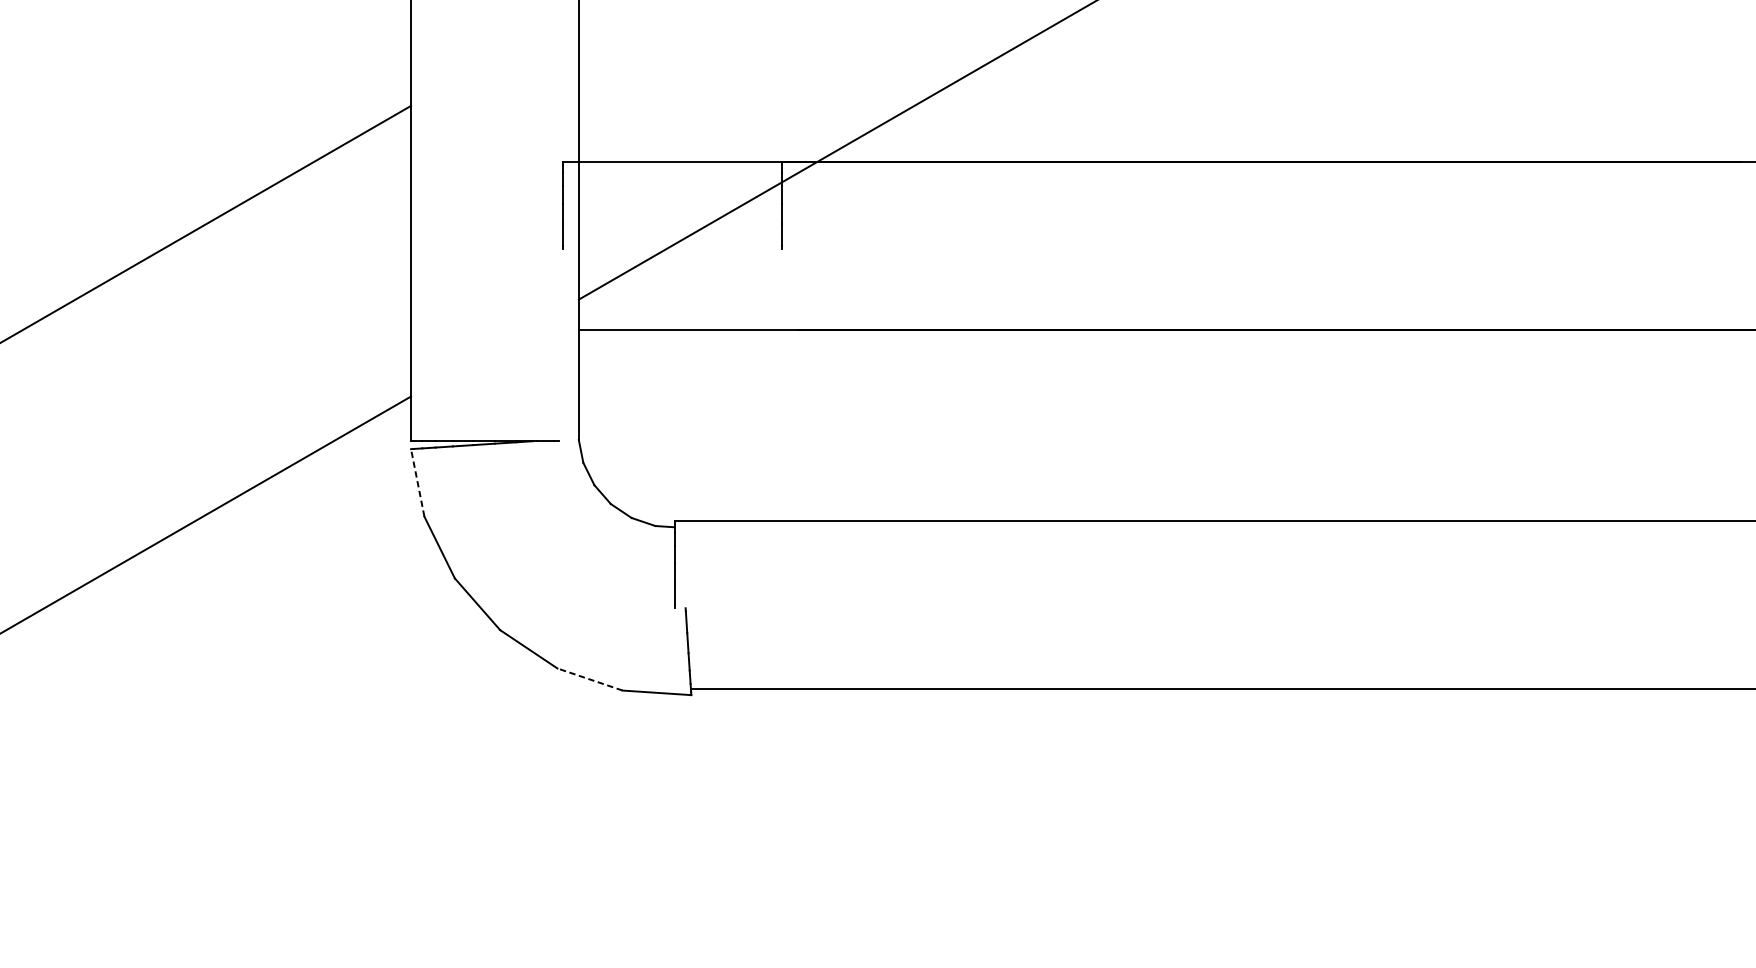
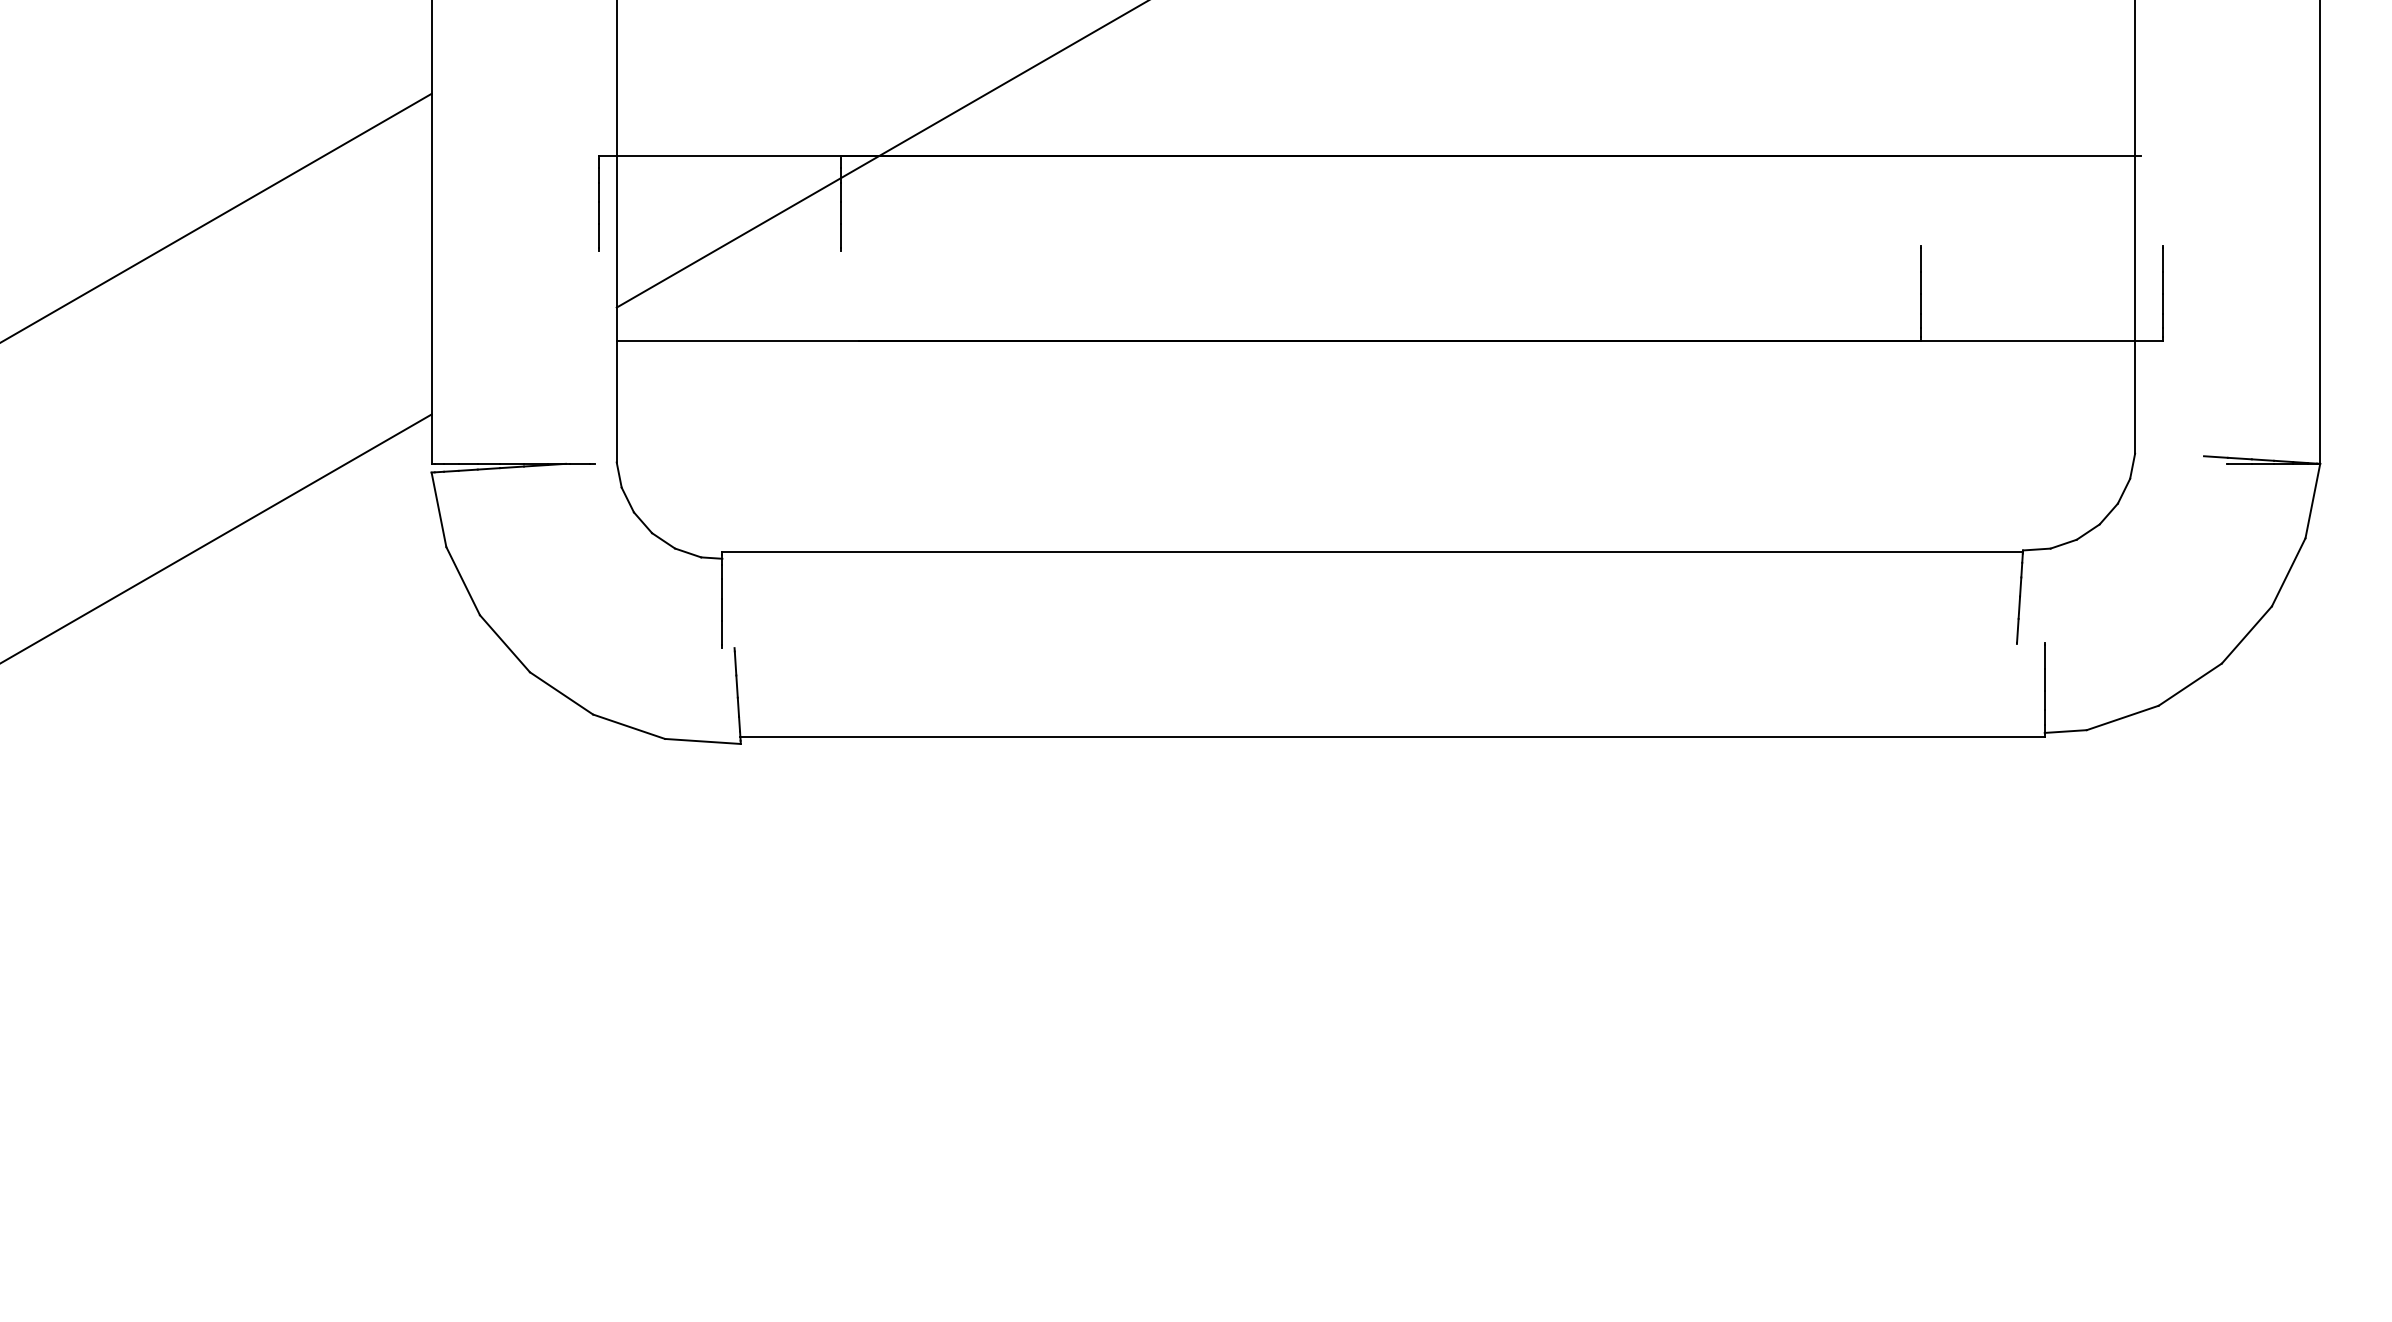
line: (417, 482) -> (438, 509), dashed -> solid
line: (590, 679) -> (629, 726), dashed -> solid

